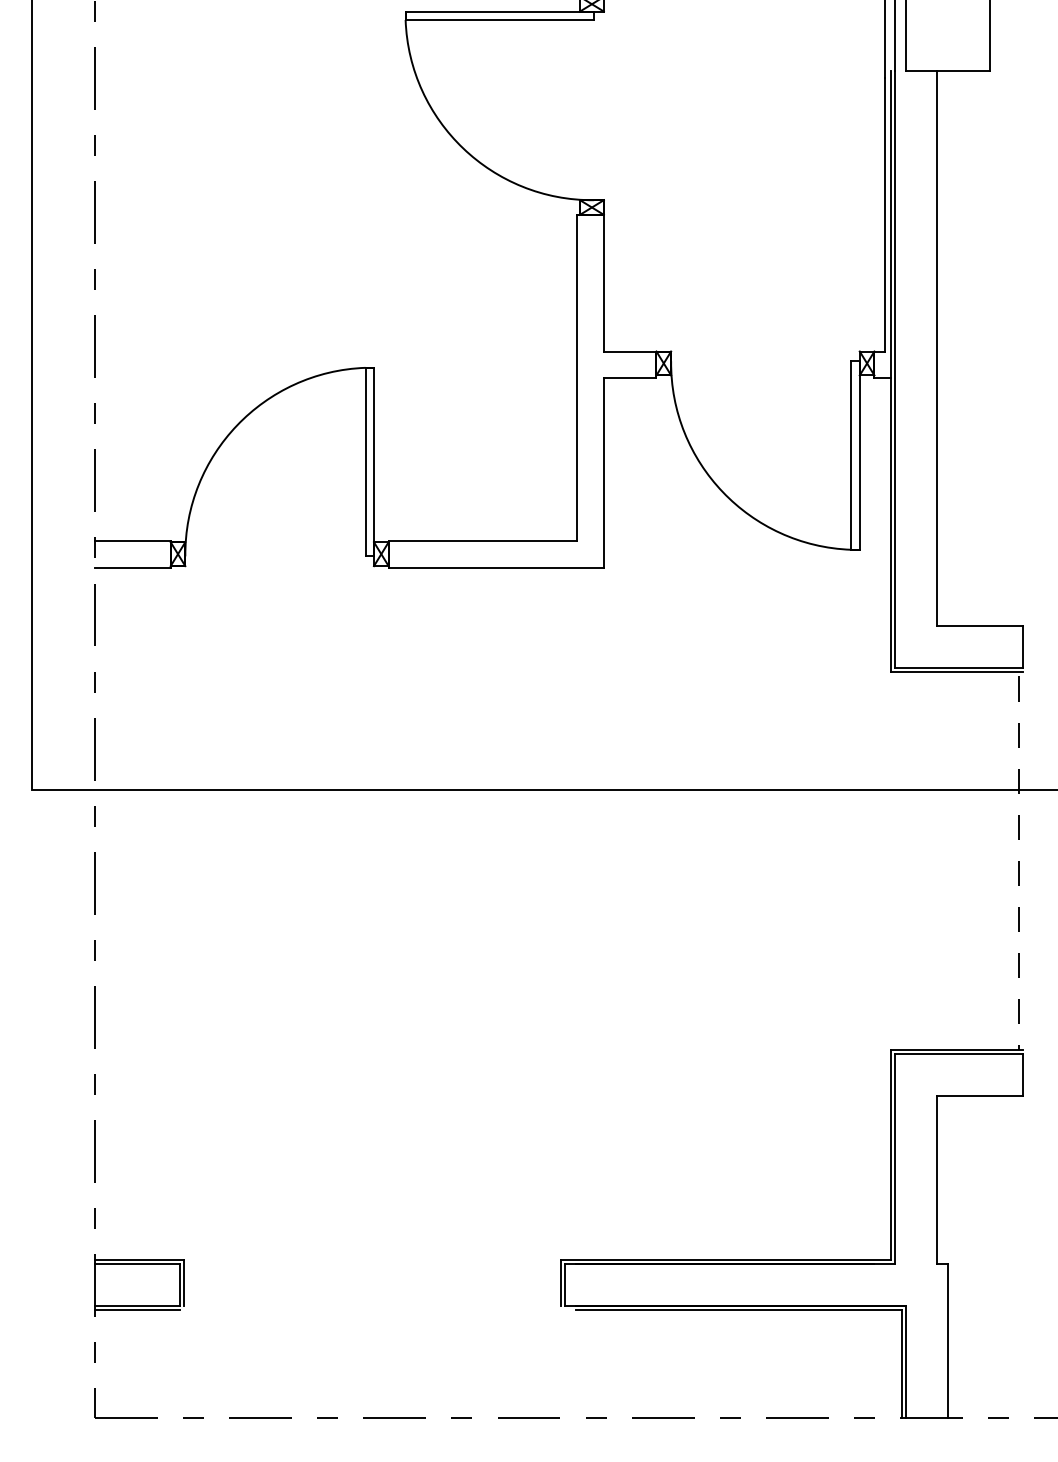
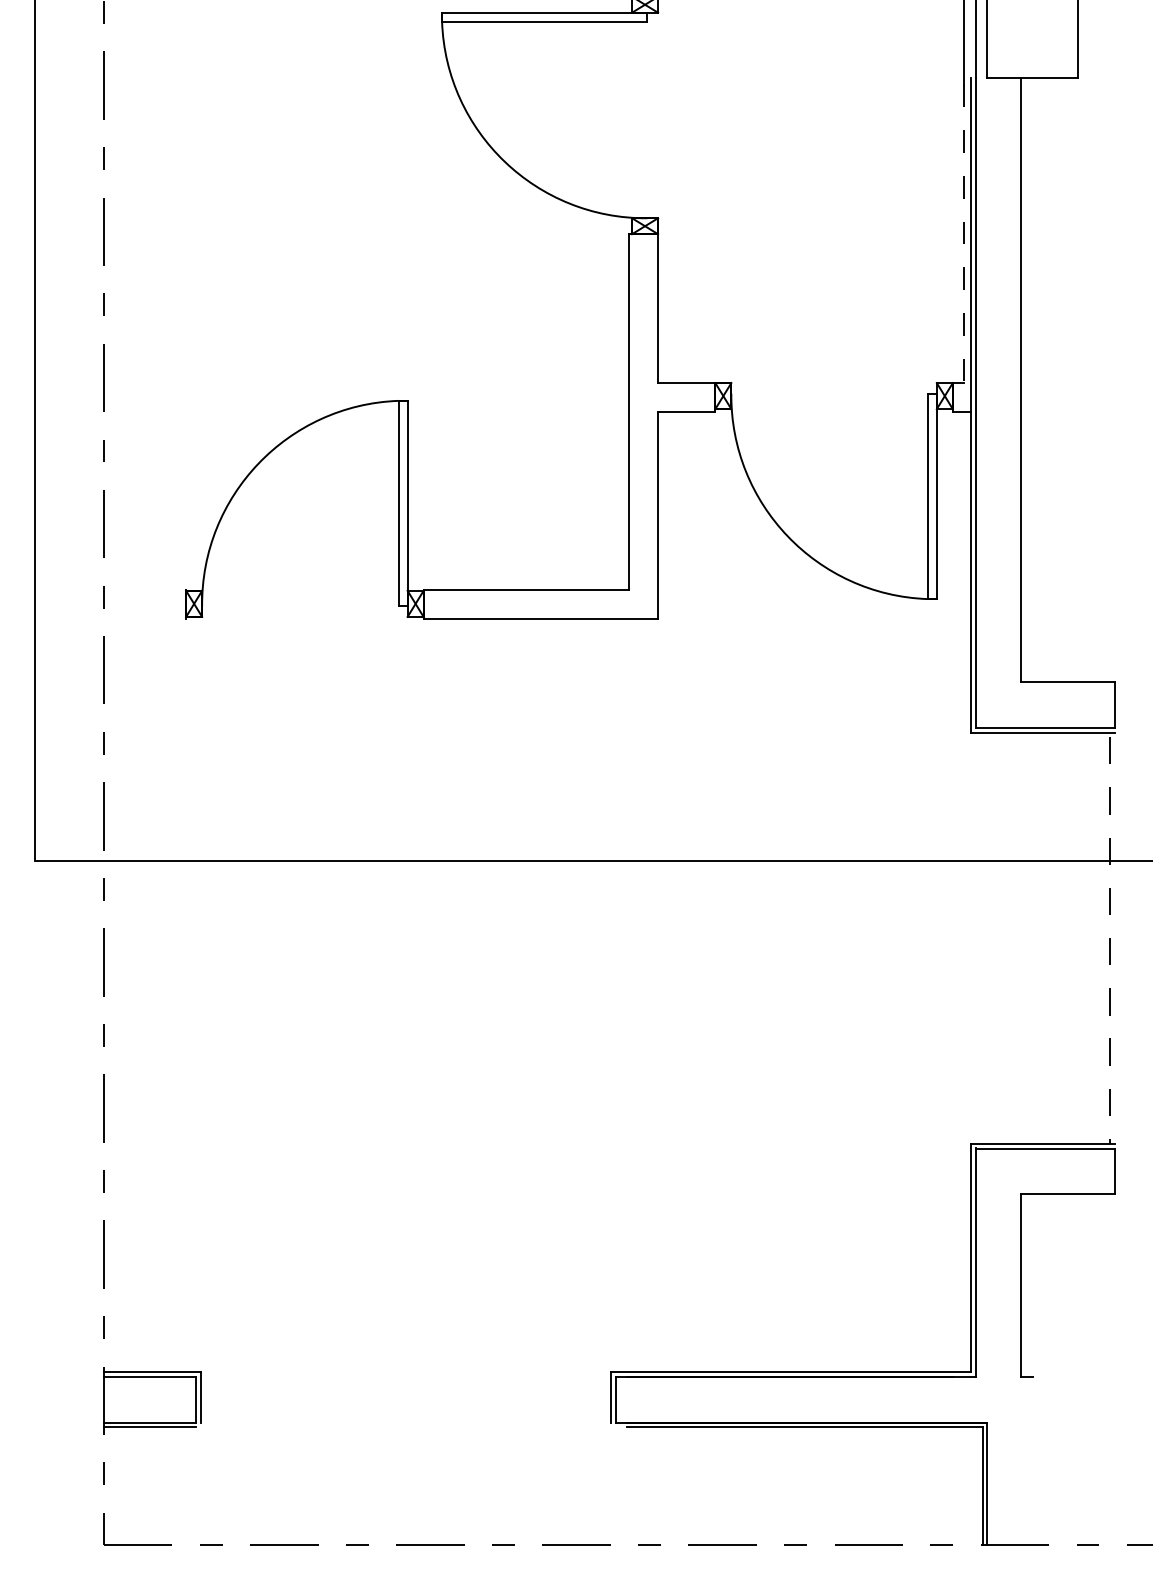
line: (884, 214) -> (963, 233), solid -> dashed
line: (132, 541) -> (144, 590), removed
line: (132, 568) -> (144, 619), removed
line: (947, 1340) -> (1032, 1460), removed

